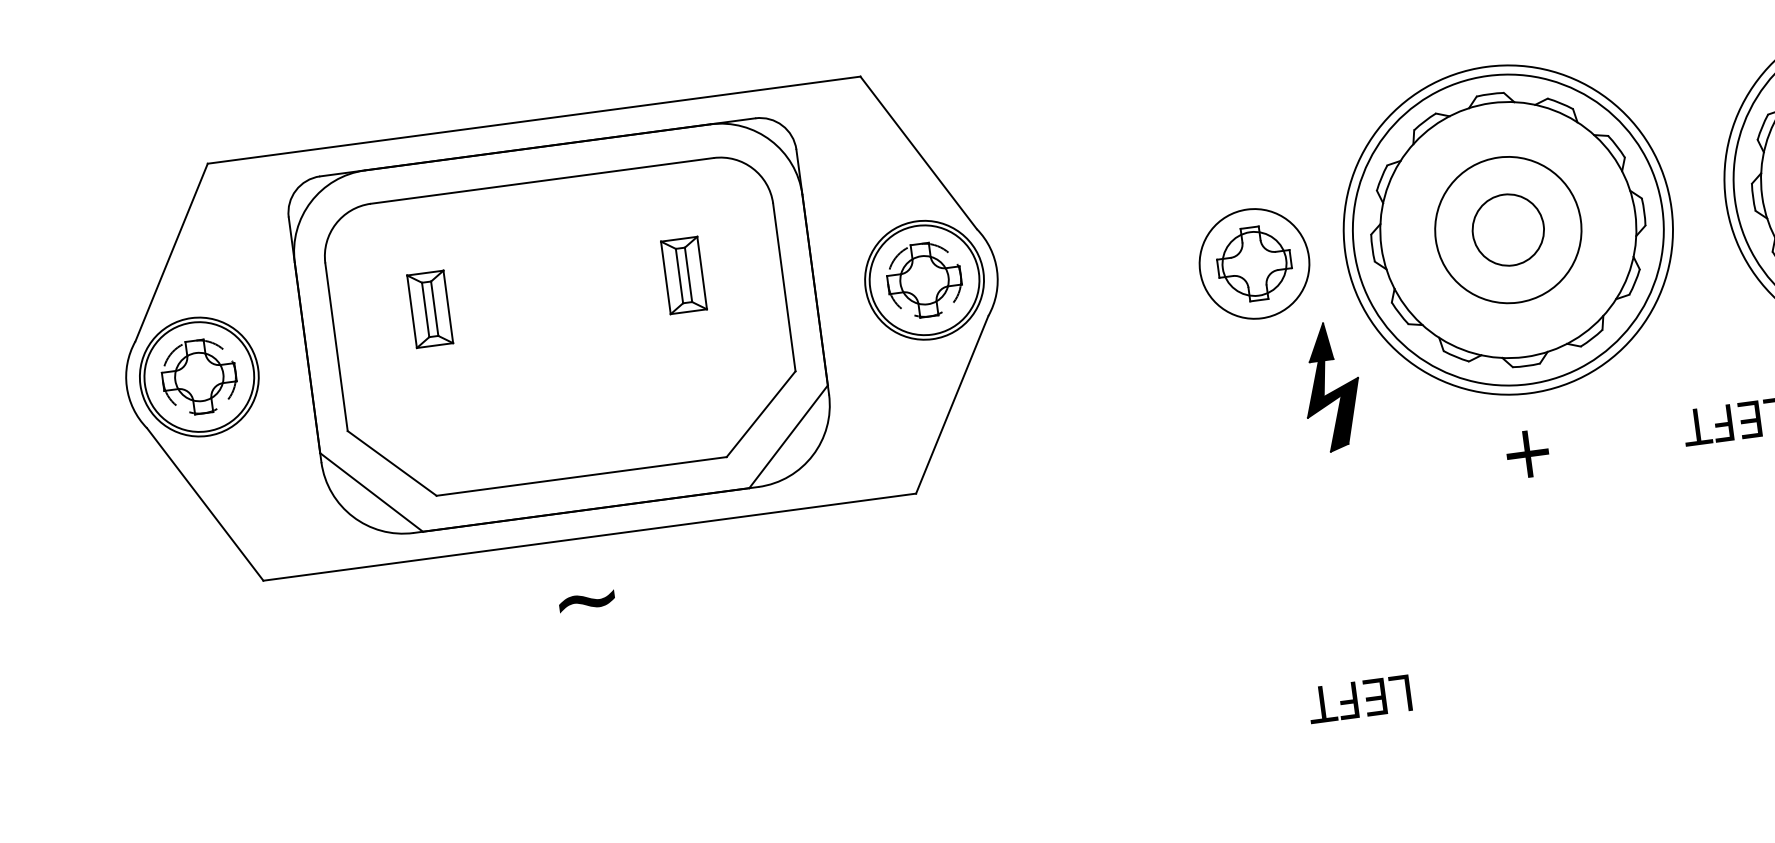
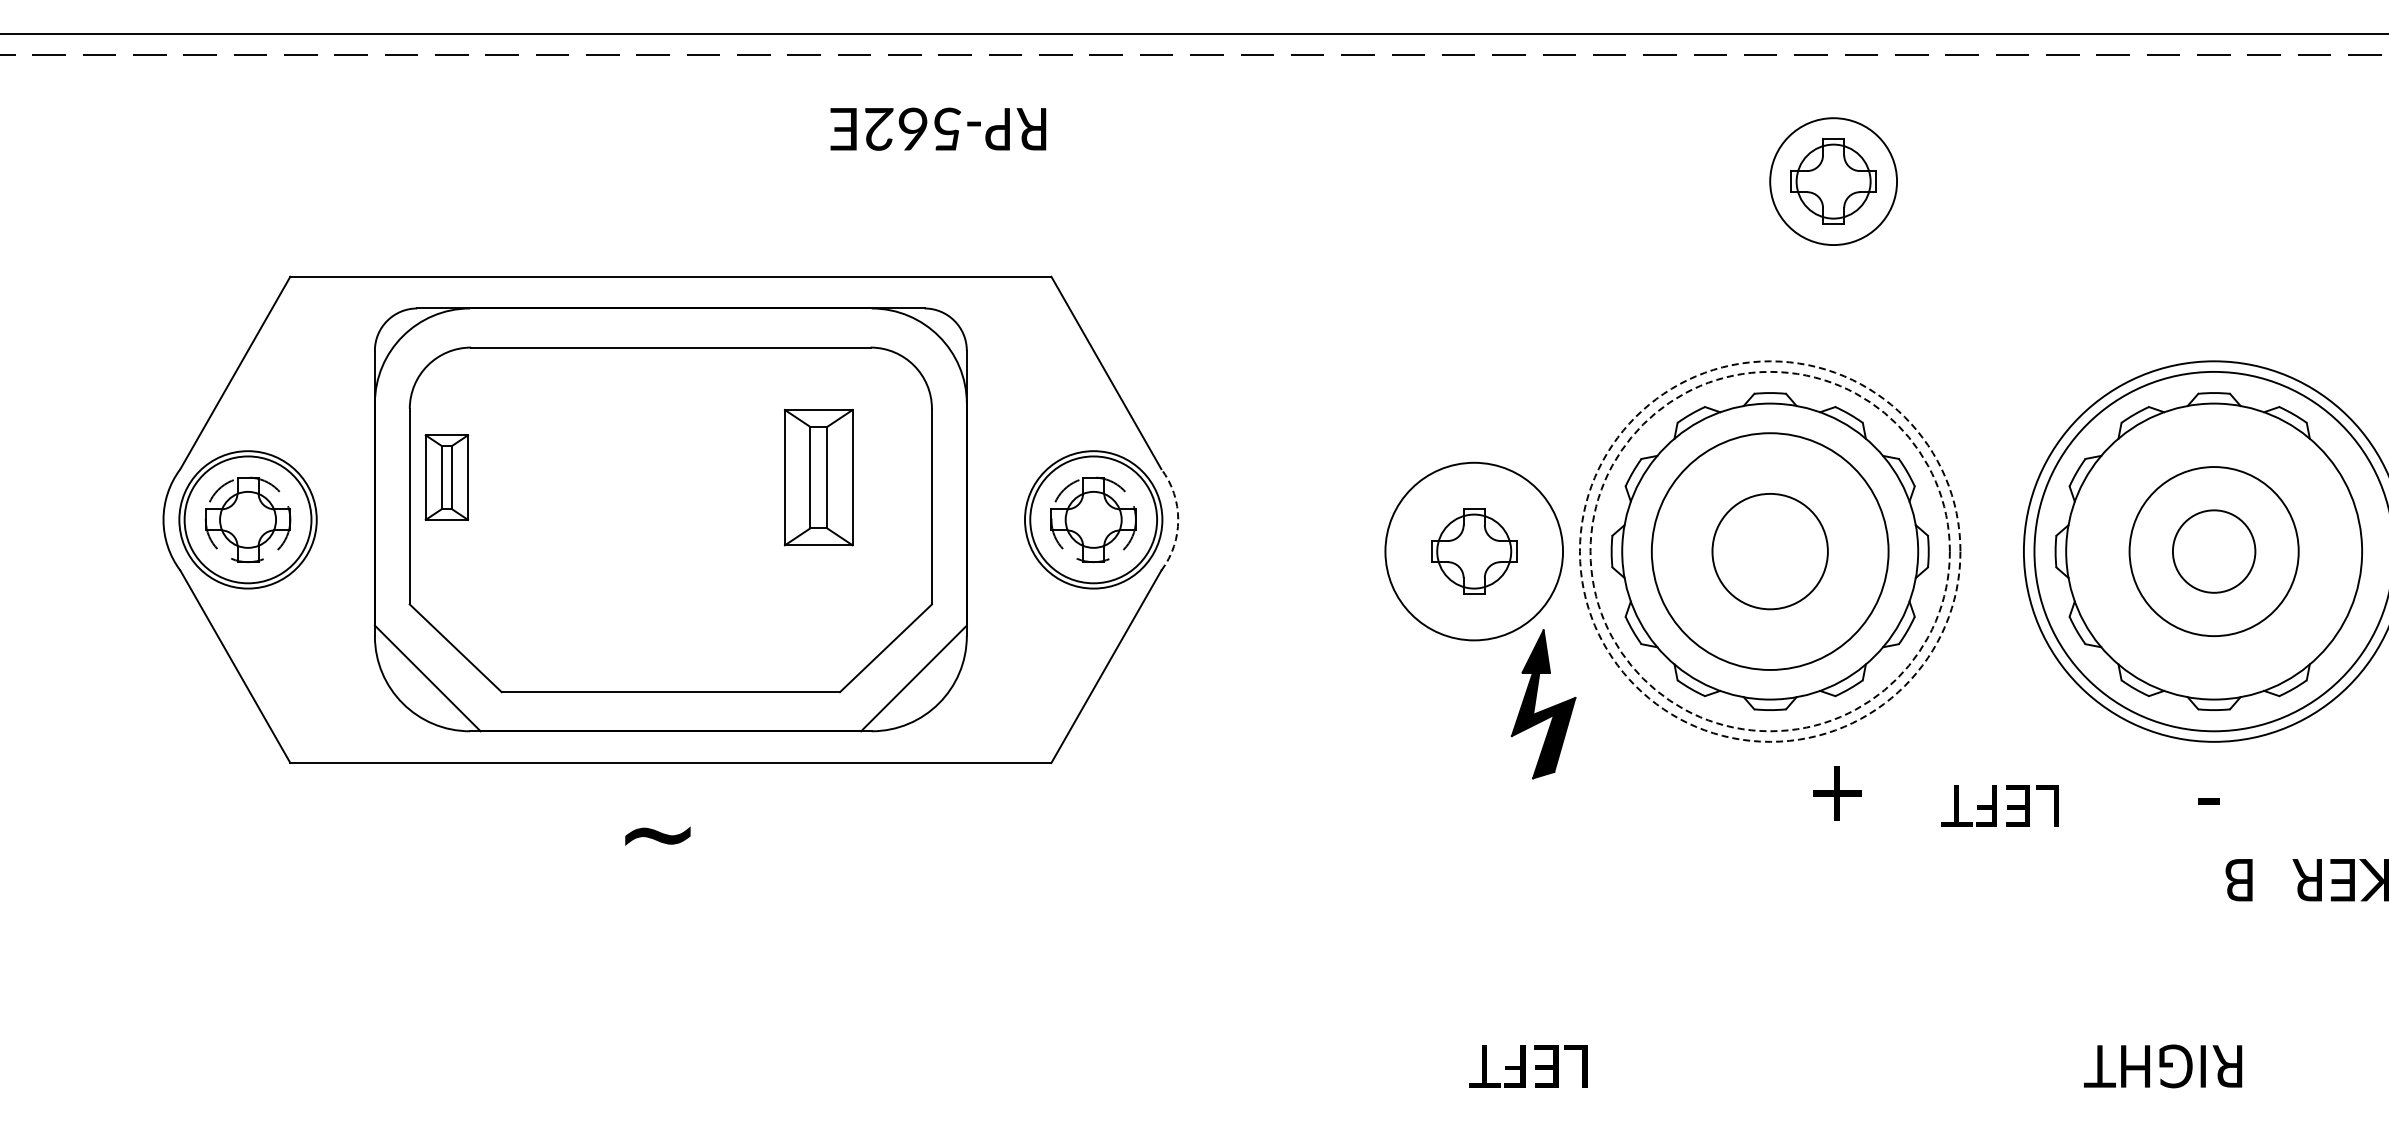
circle: (1507, 230) -> (1769, 551), size x1.4
circle: (1507, 230) -> (1769, 551), size x1.4
circle: (1507, 230) -> (1769, 551), solid -> dashed
circle: (1507, 230) -> (1769, 551), solid -> dashed
circle: (1253, 263) -> (1473, 551), size x1.4
arc: (997, 270) -> (1178, 519), solid -> dashed
part: (683, 275) -> (818, 477), size x1.6
part: (429, 309) -> (446, 477), moved
text: (1528, 454) -> (1837, 793), moved

